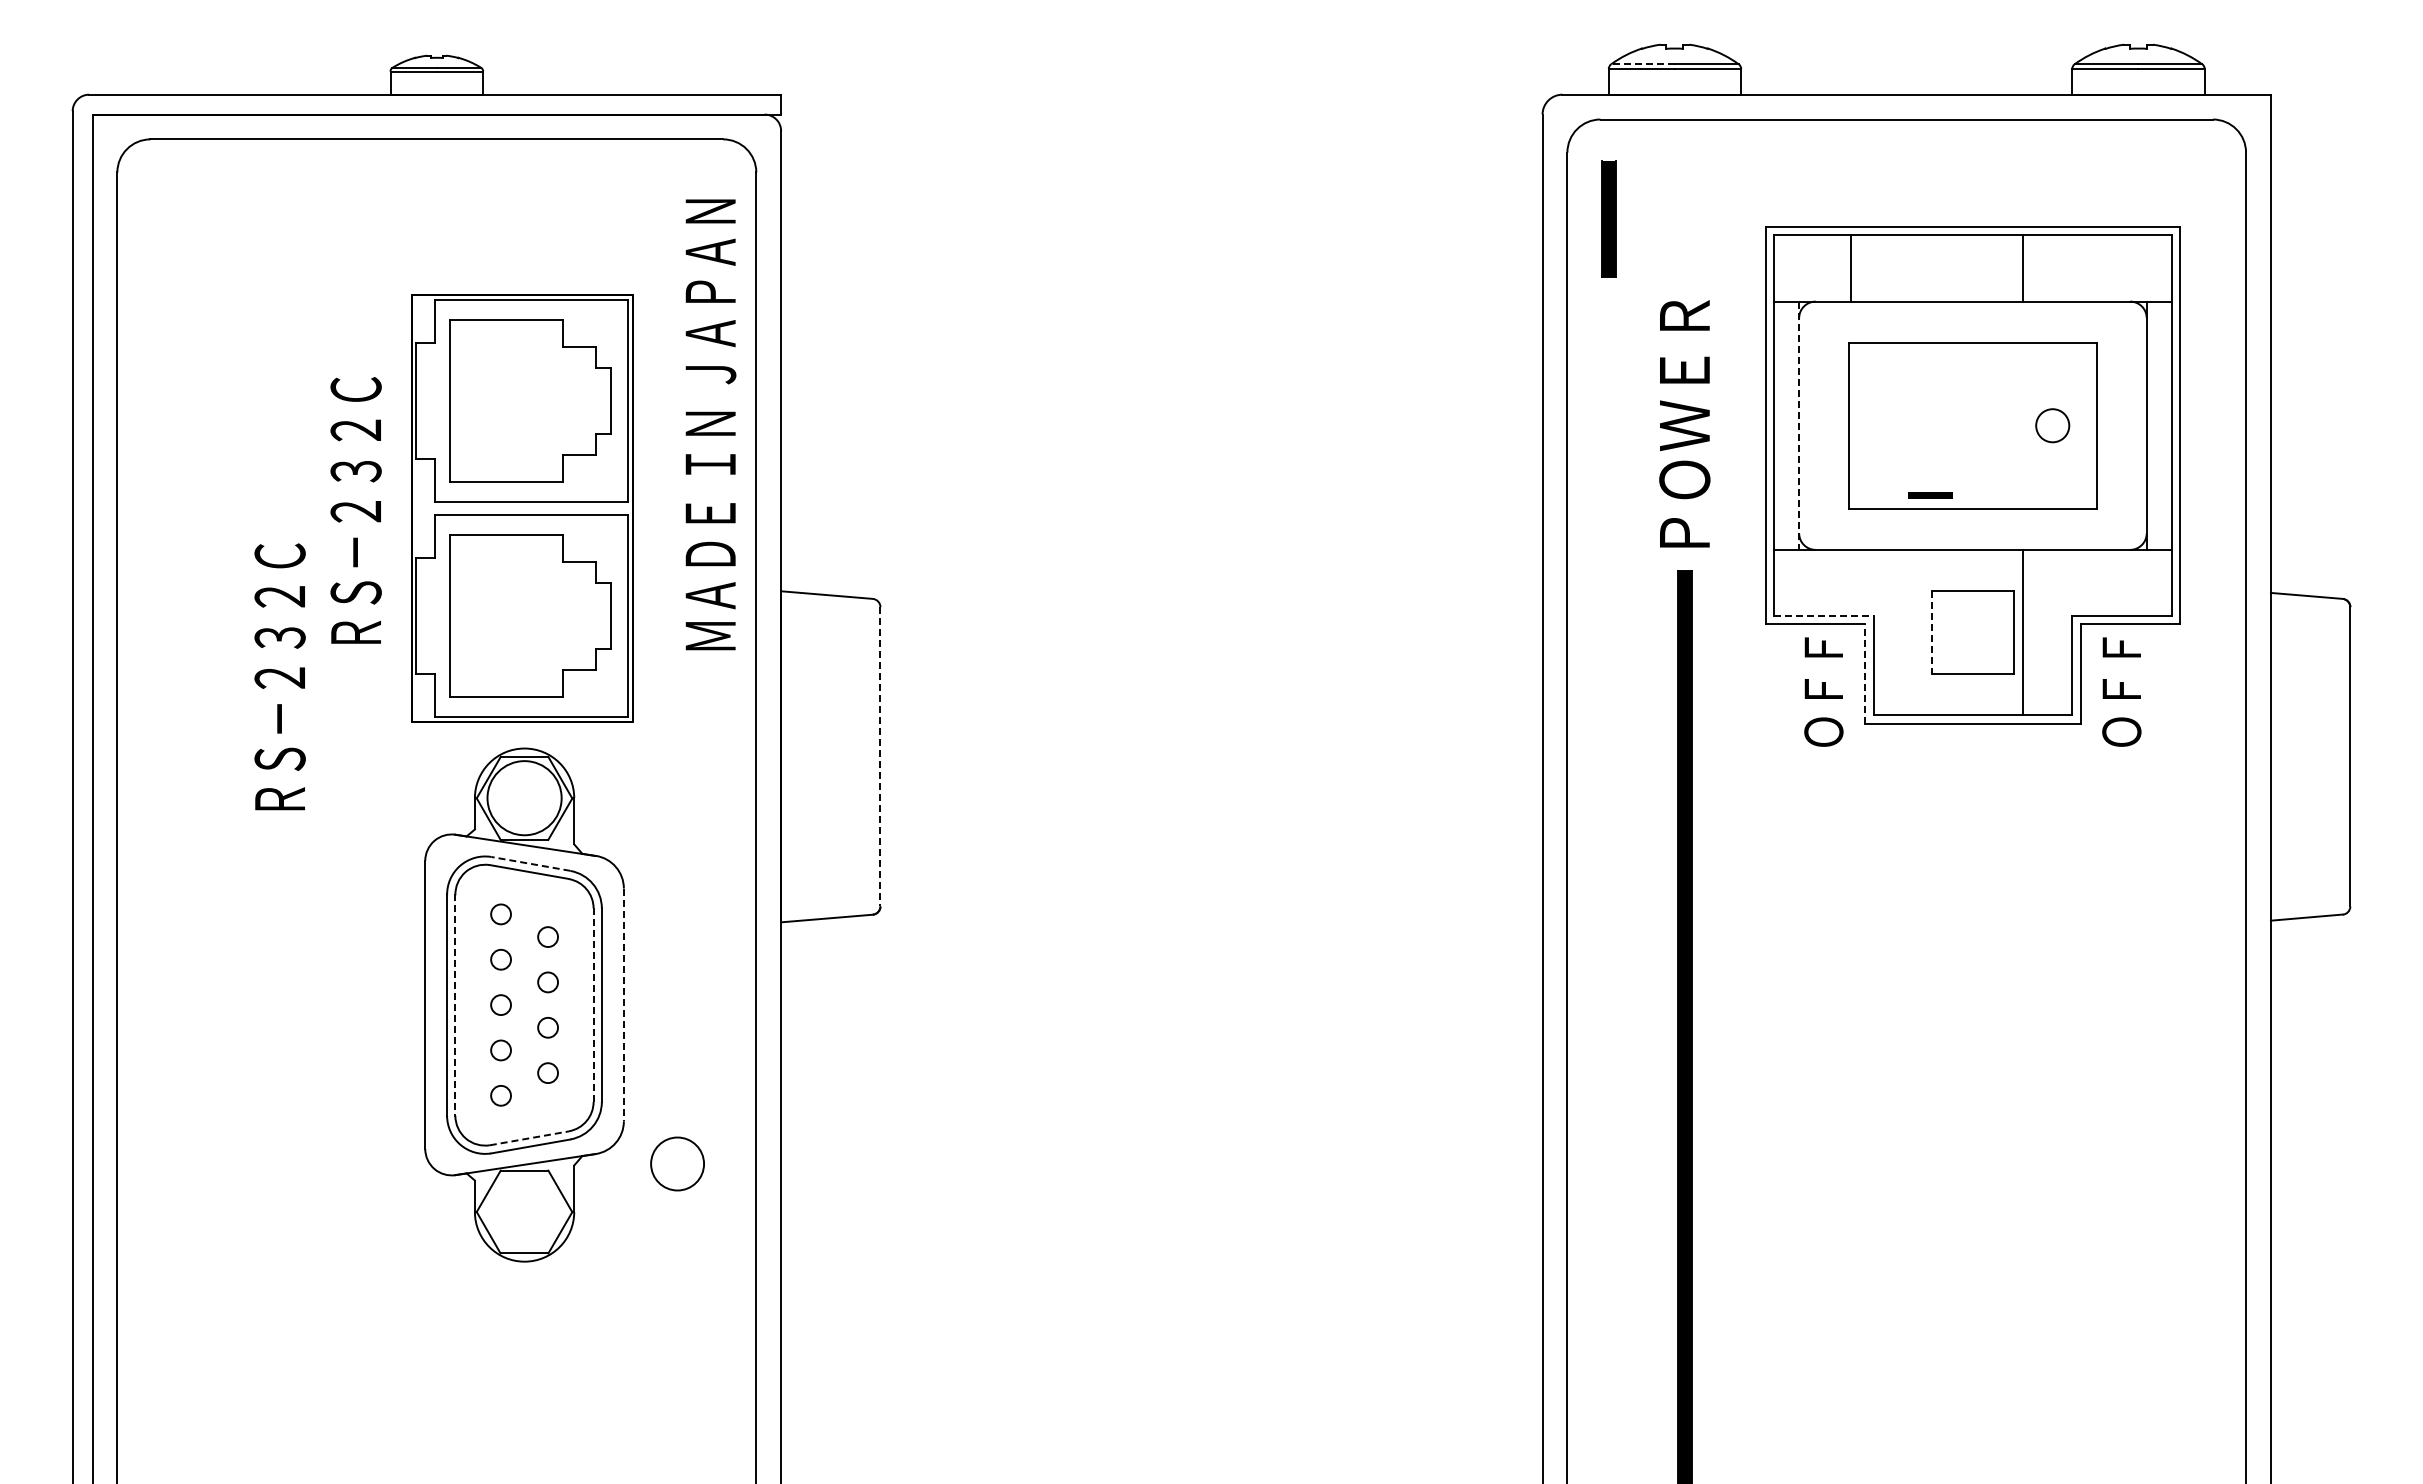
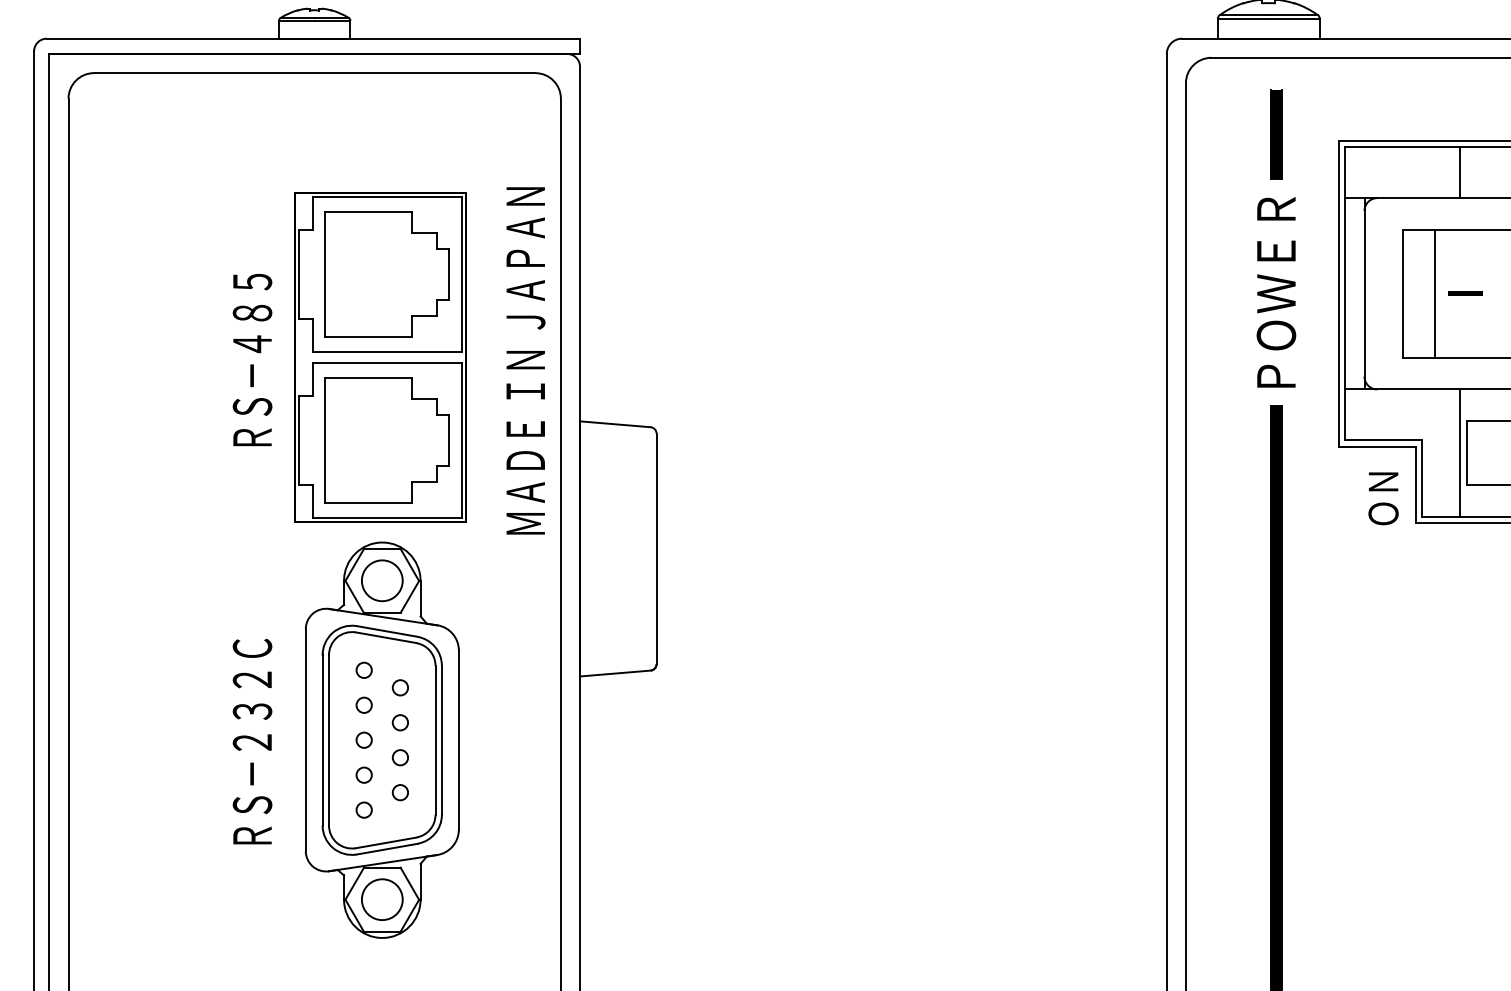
line: (1643, 64) -> (1244, 15), dashed -> solid
part: (1608, 218) -> (1276, 134), moved
line: (1851, 268) -> (1460, 172), moved
text: (710, 424) -> (525, 360), moved
line: (1890, 425) -> (1434, 293), added
line: (1799, 426) -> (1364, 294), dashed -> solid
part: (1930, 495) -> (1465, 293), moved
text: (355, 510) -> (252, 359), ＲＳ－２３２Ｃ -> ＲＳ－４８５
line: (1823, 616) -> (1383, 440), dashed -> solid
line: (1923, 632) -> (1460, 453), added
line: (1931, 633) -> (1466, 453), dashed -> solid
line: (1865, 674) -> (1415, 485), dashed -> solid
text: (279, 676) -> (252, 741), moved
text: (1823, 691) -> (1383, 498), ＯＦＦ -> ＯＮ
line: (880, 756) -> (656, 548), dashed -> solid
circle: (524, 797) -> (382, 580), size x0.71
line: (530, 863) -> (386, 631), dashed -> solid
line: (455, 1005) -> (329, 740), dashed -> solid
line: (593, 1005) -> (435, 740), dashed -> solid
line: (623, 1005) -> (458, 740), dashed -> solid
line: (529, 1138) -> (386, 843), dashed -> solid
circle: (677, 1163) -> (382, 899), moved

